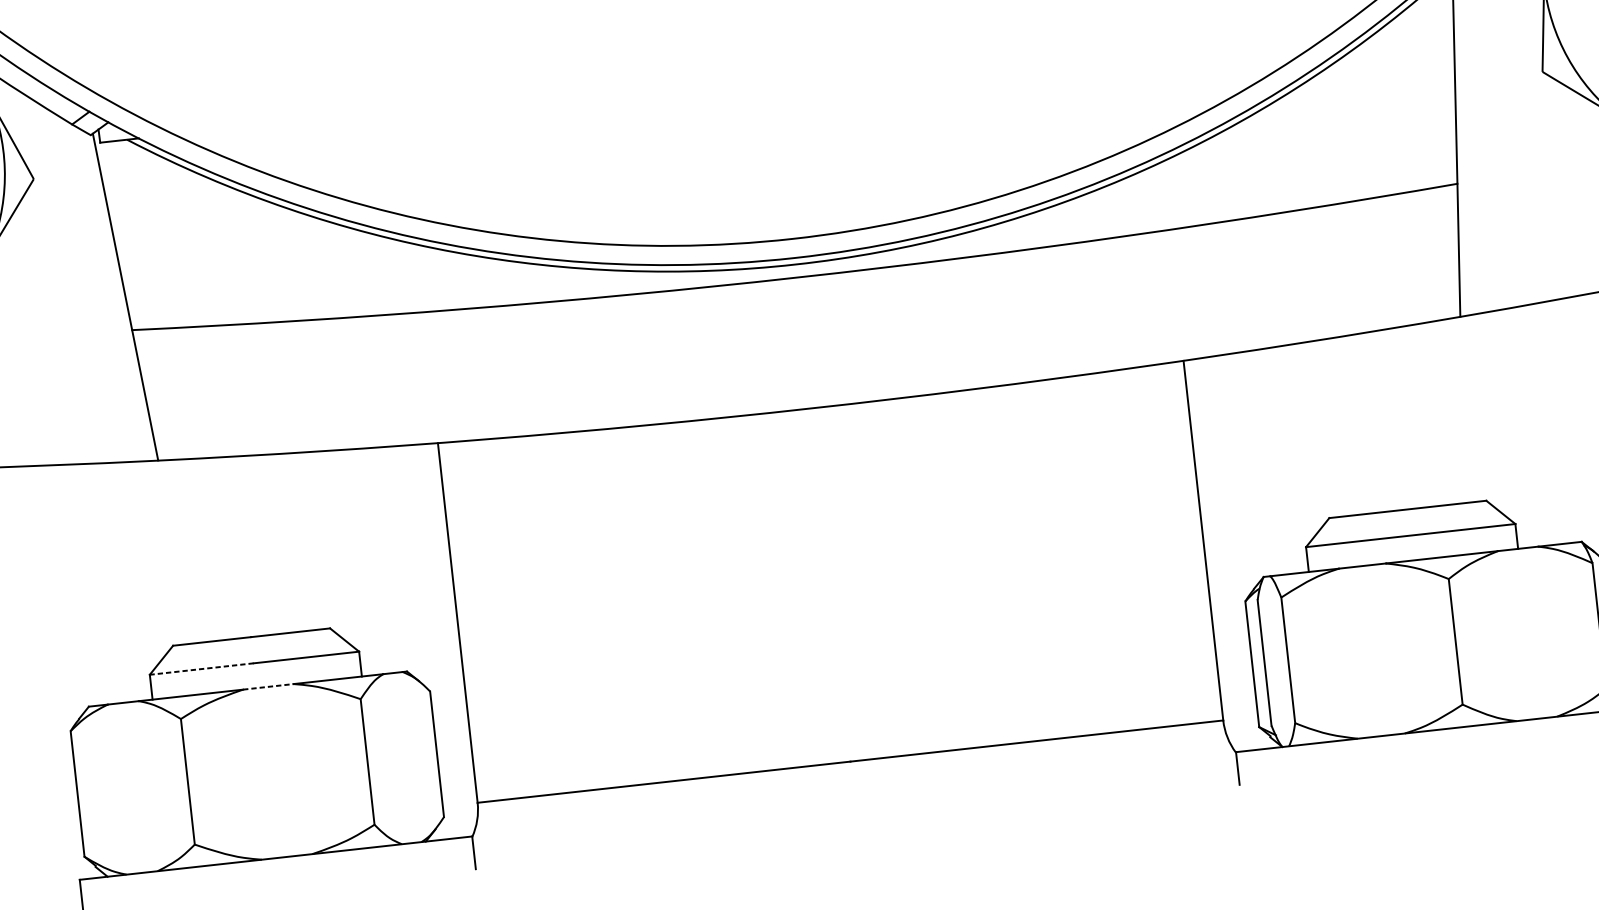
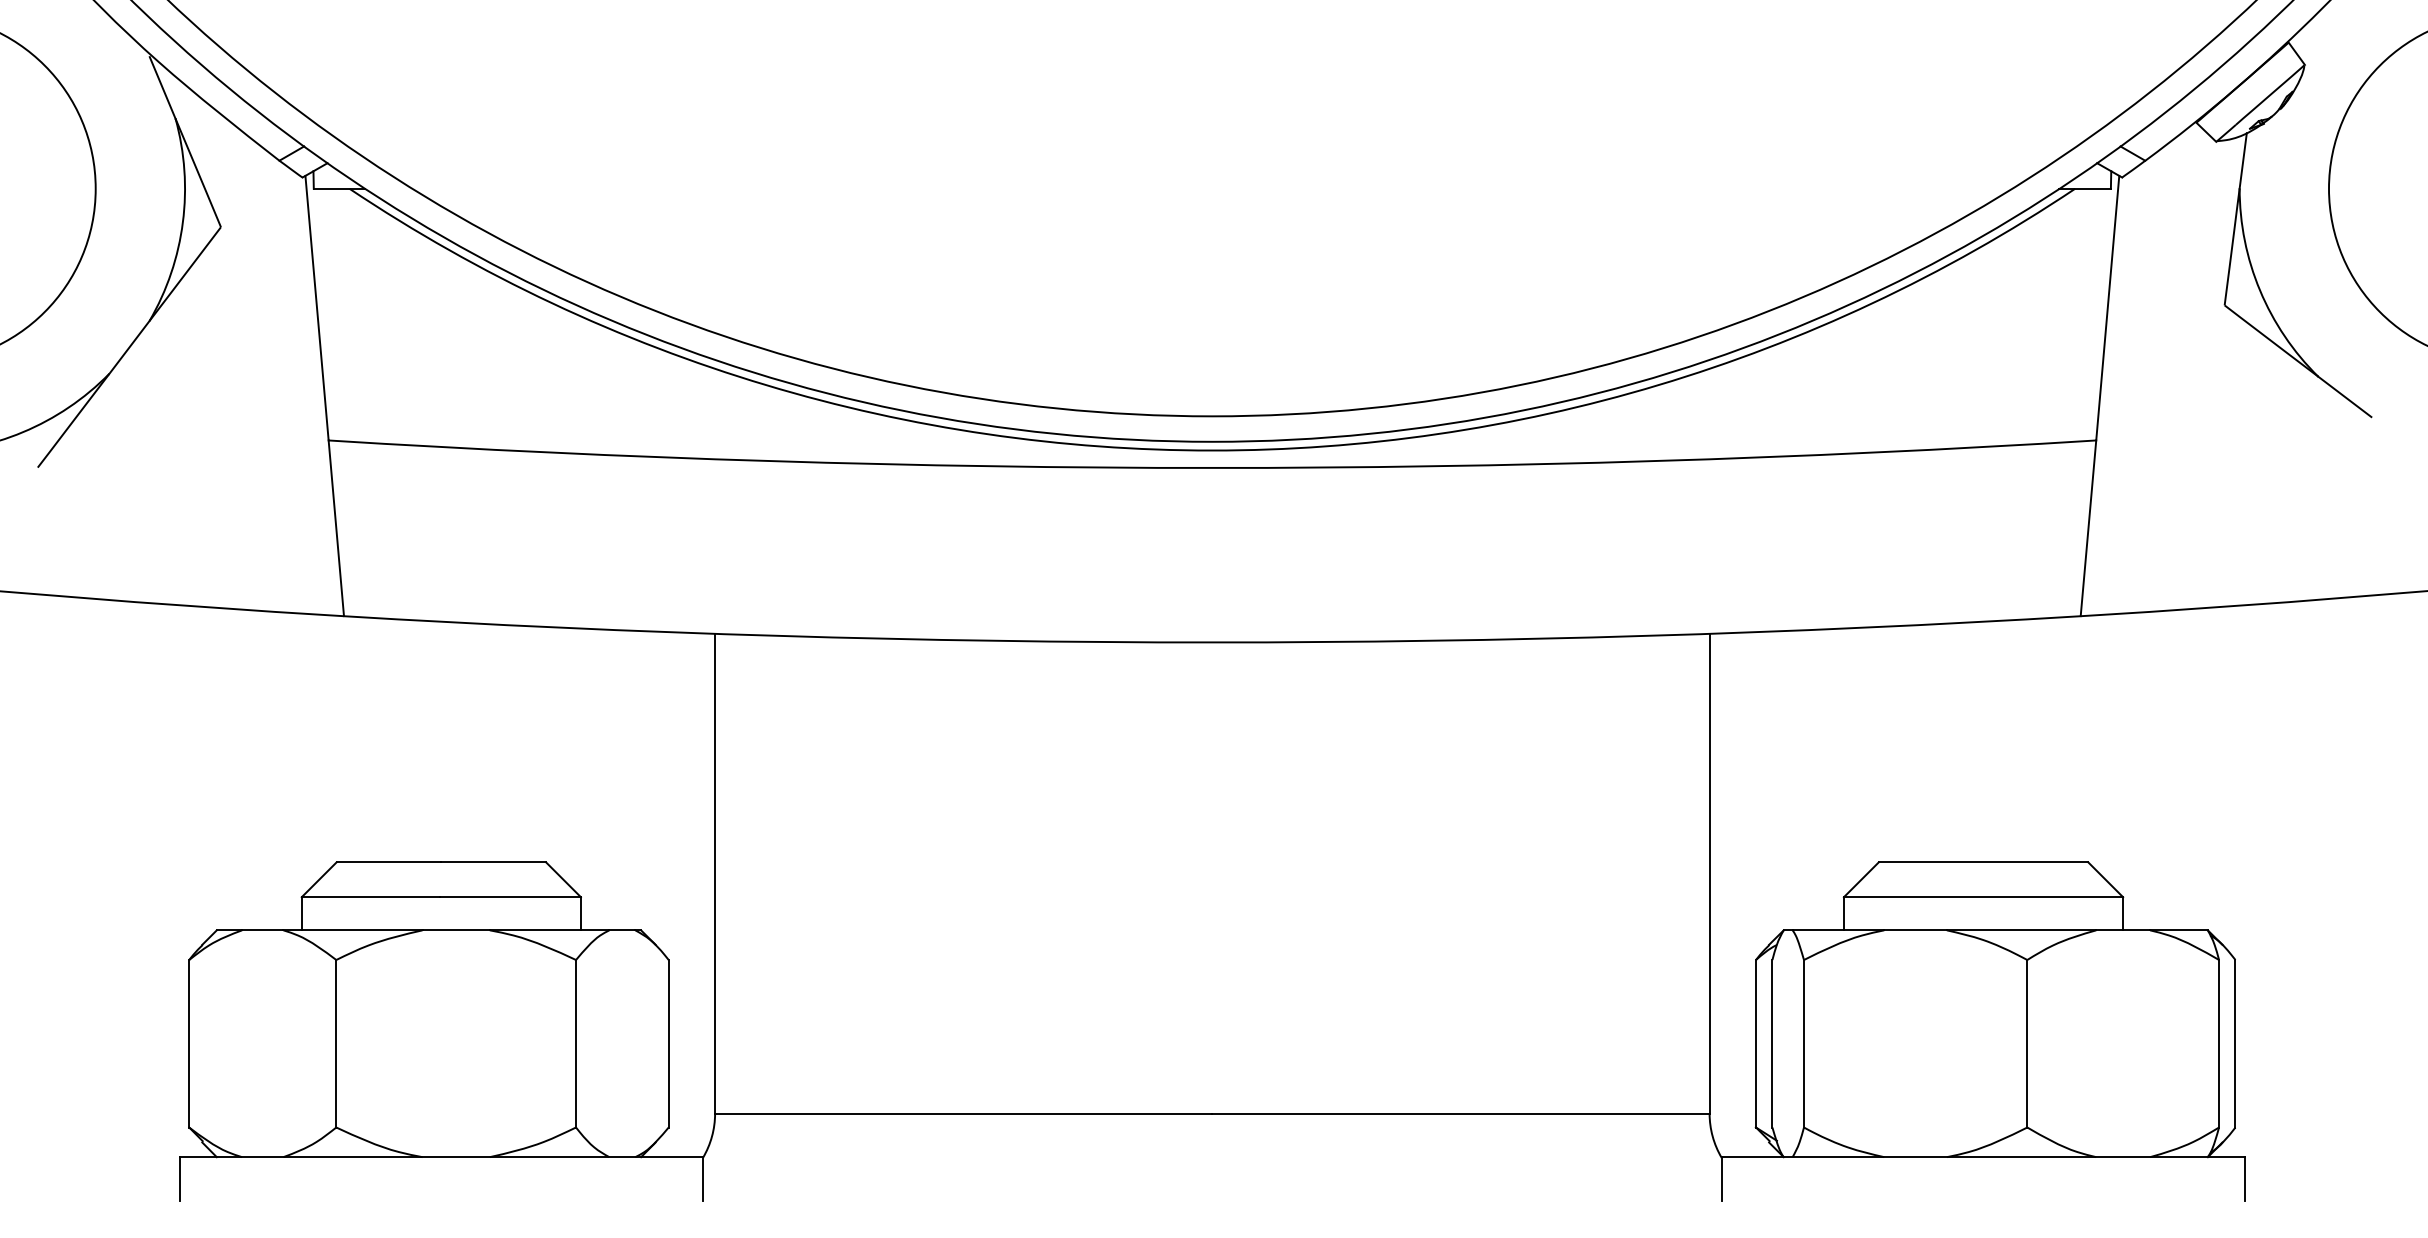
line: (201, 669) -> (370, 897), dashed -> solid
line: (268, 686) -> (456, 930), dashed -> solid

